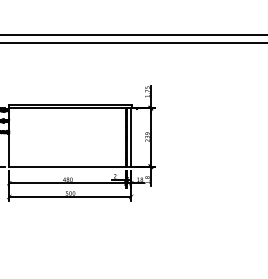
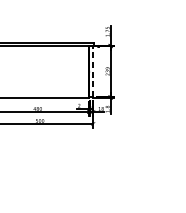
line: (131, 137) -> (93, 71), solid -> dashed

